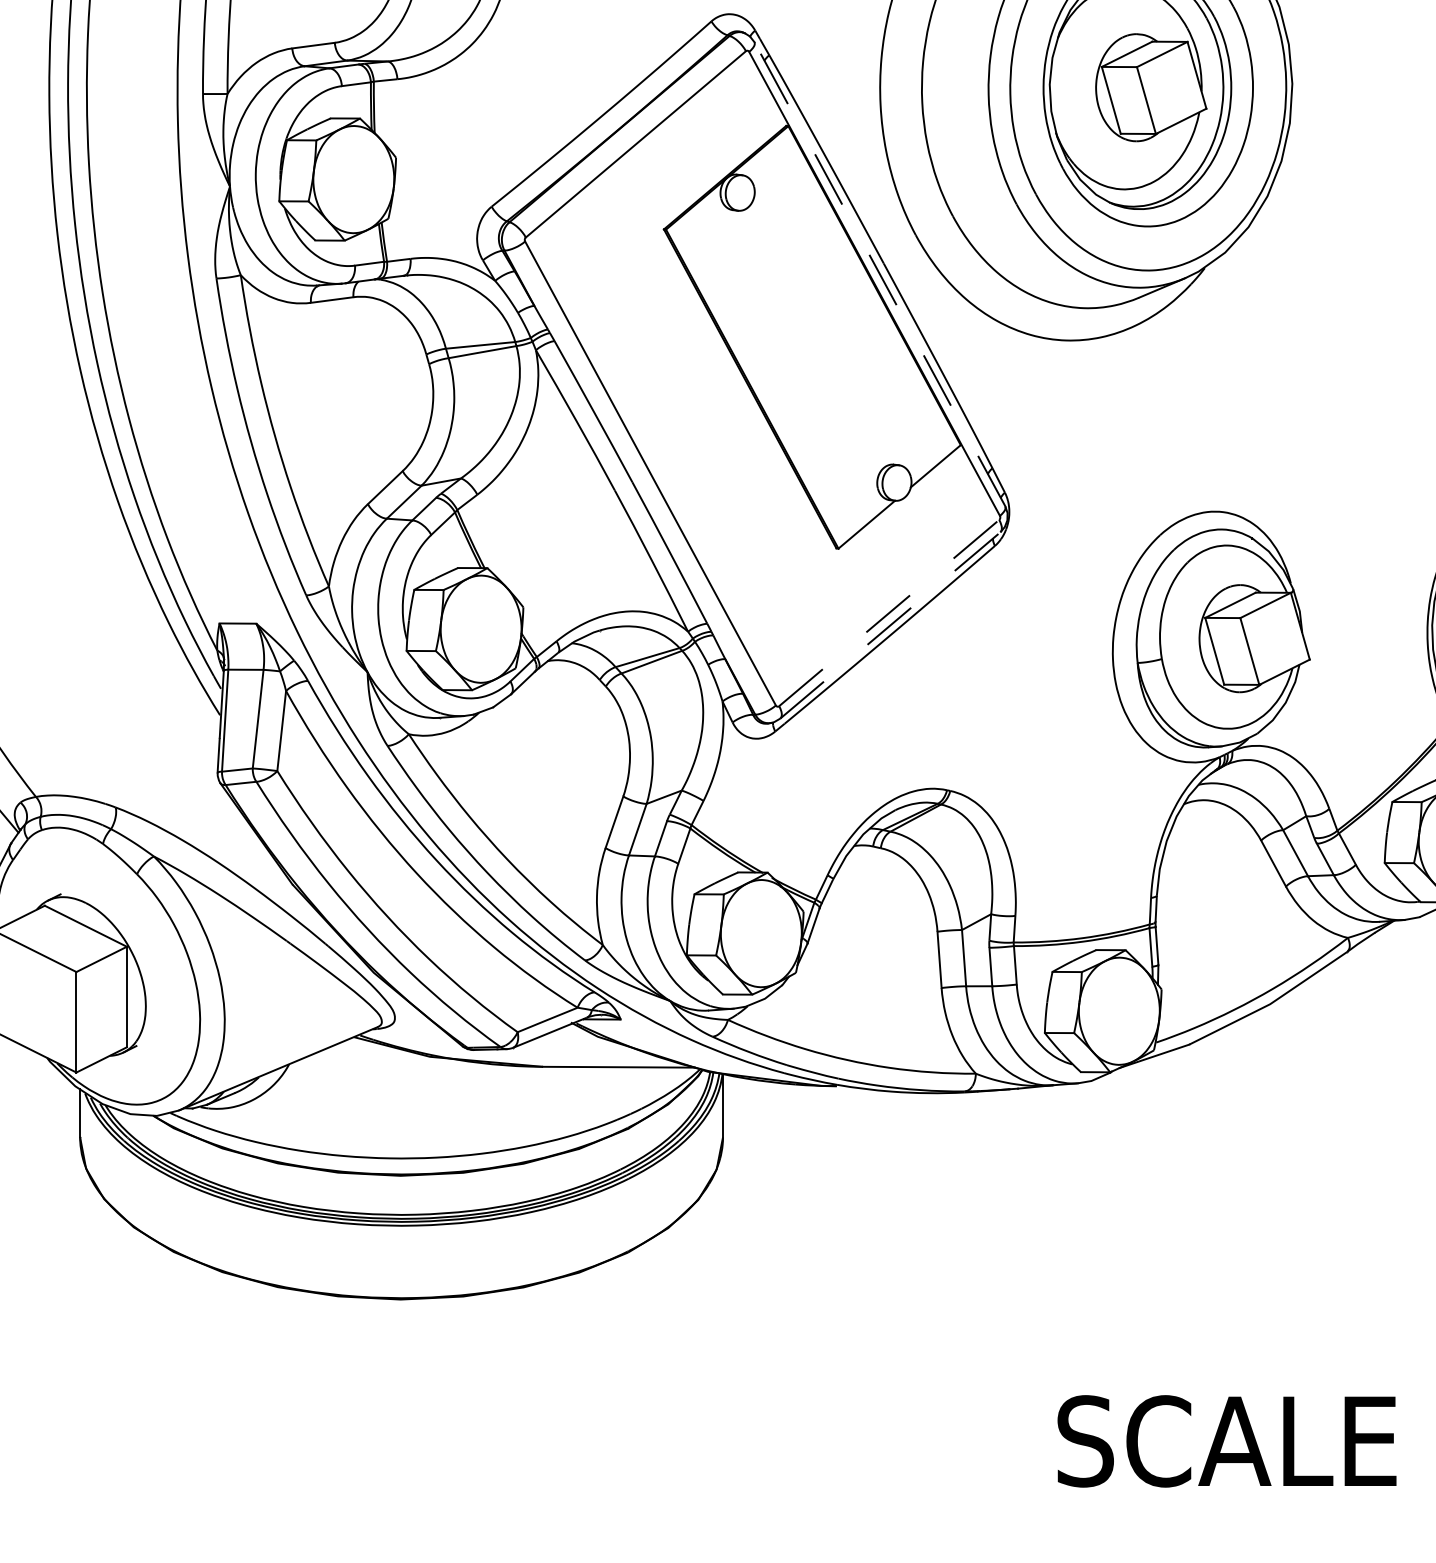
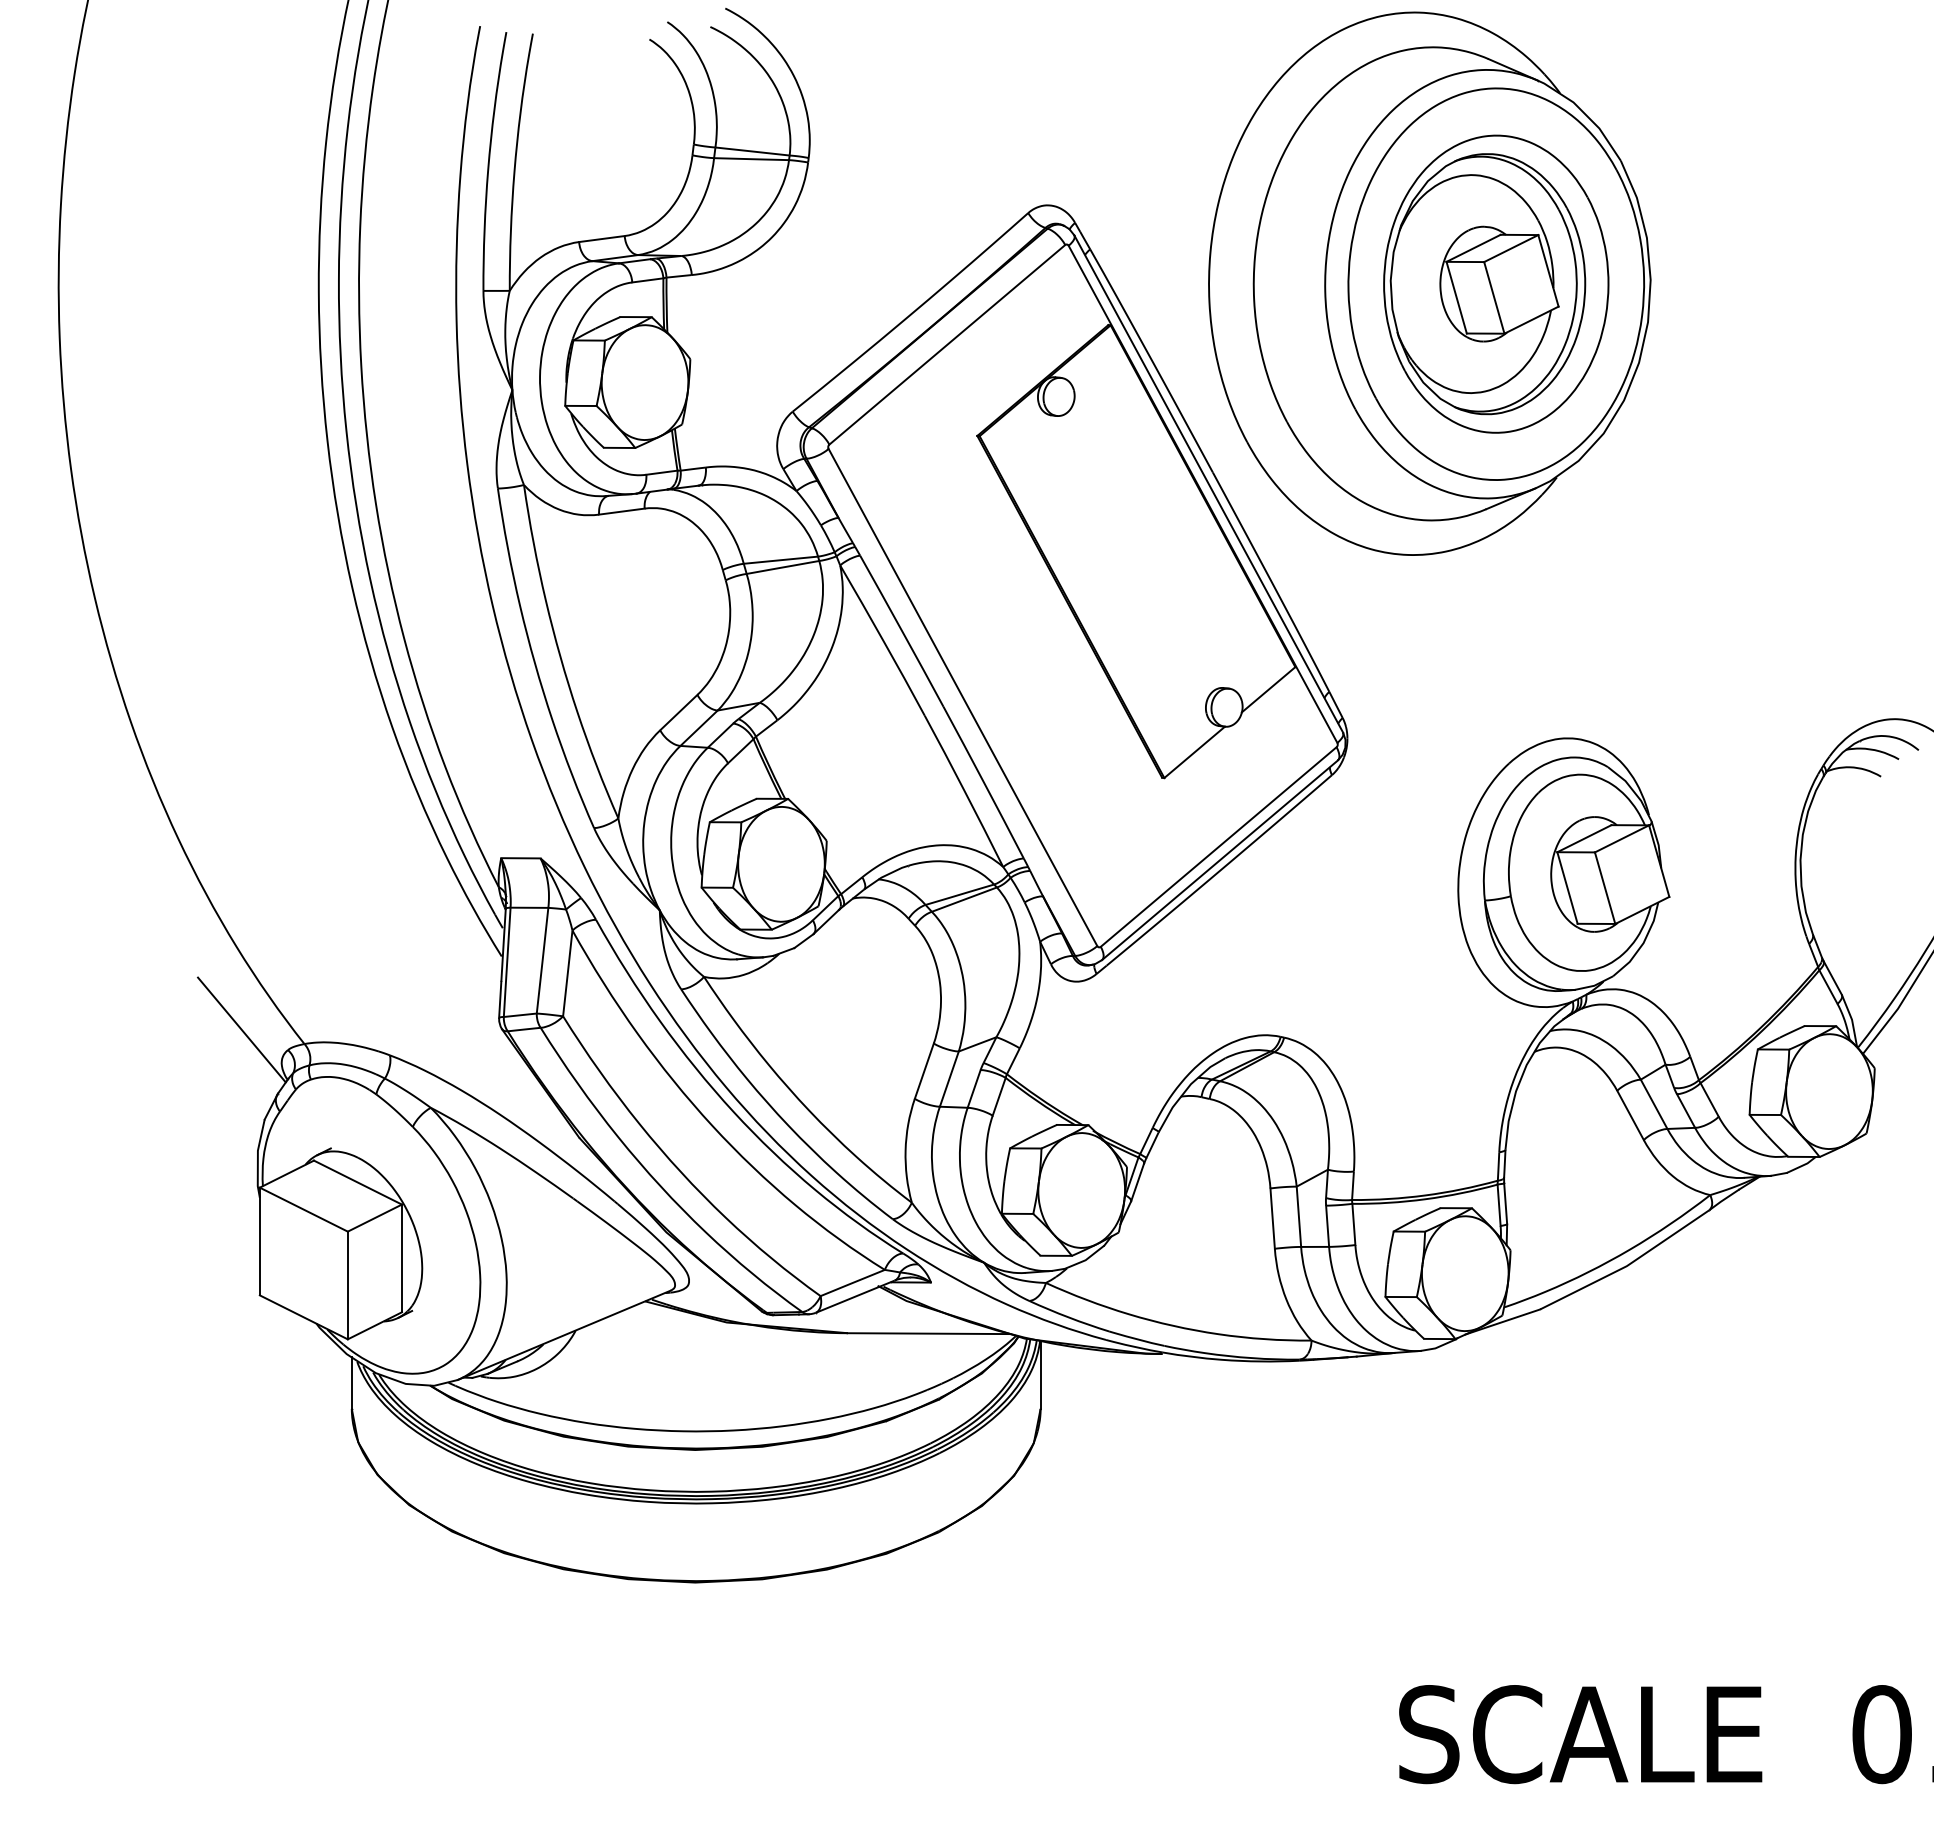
line: (879, 273) -> (1208, 483), dashed -> solid
line: (889, 612) -> (1219, 846), dashed -> solid
line: (890, 624) -> (1220, 859), dashed -> solid

